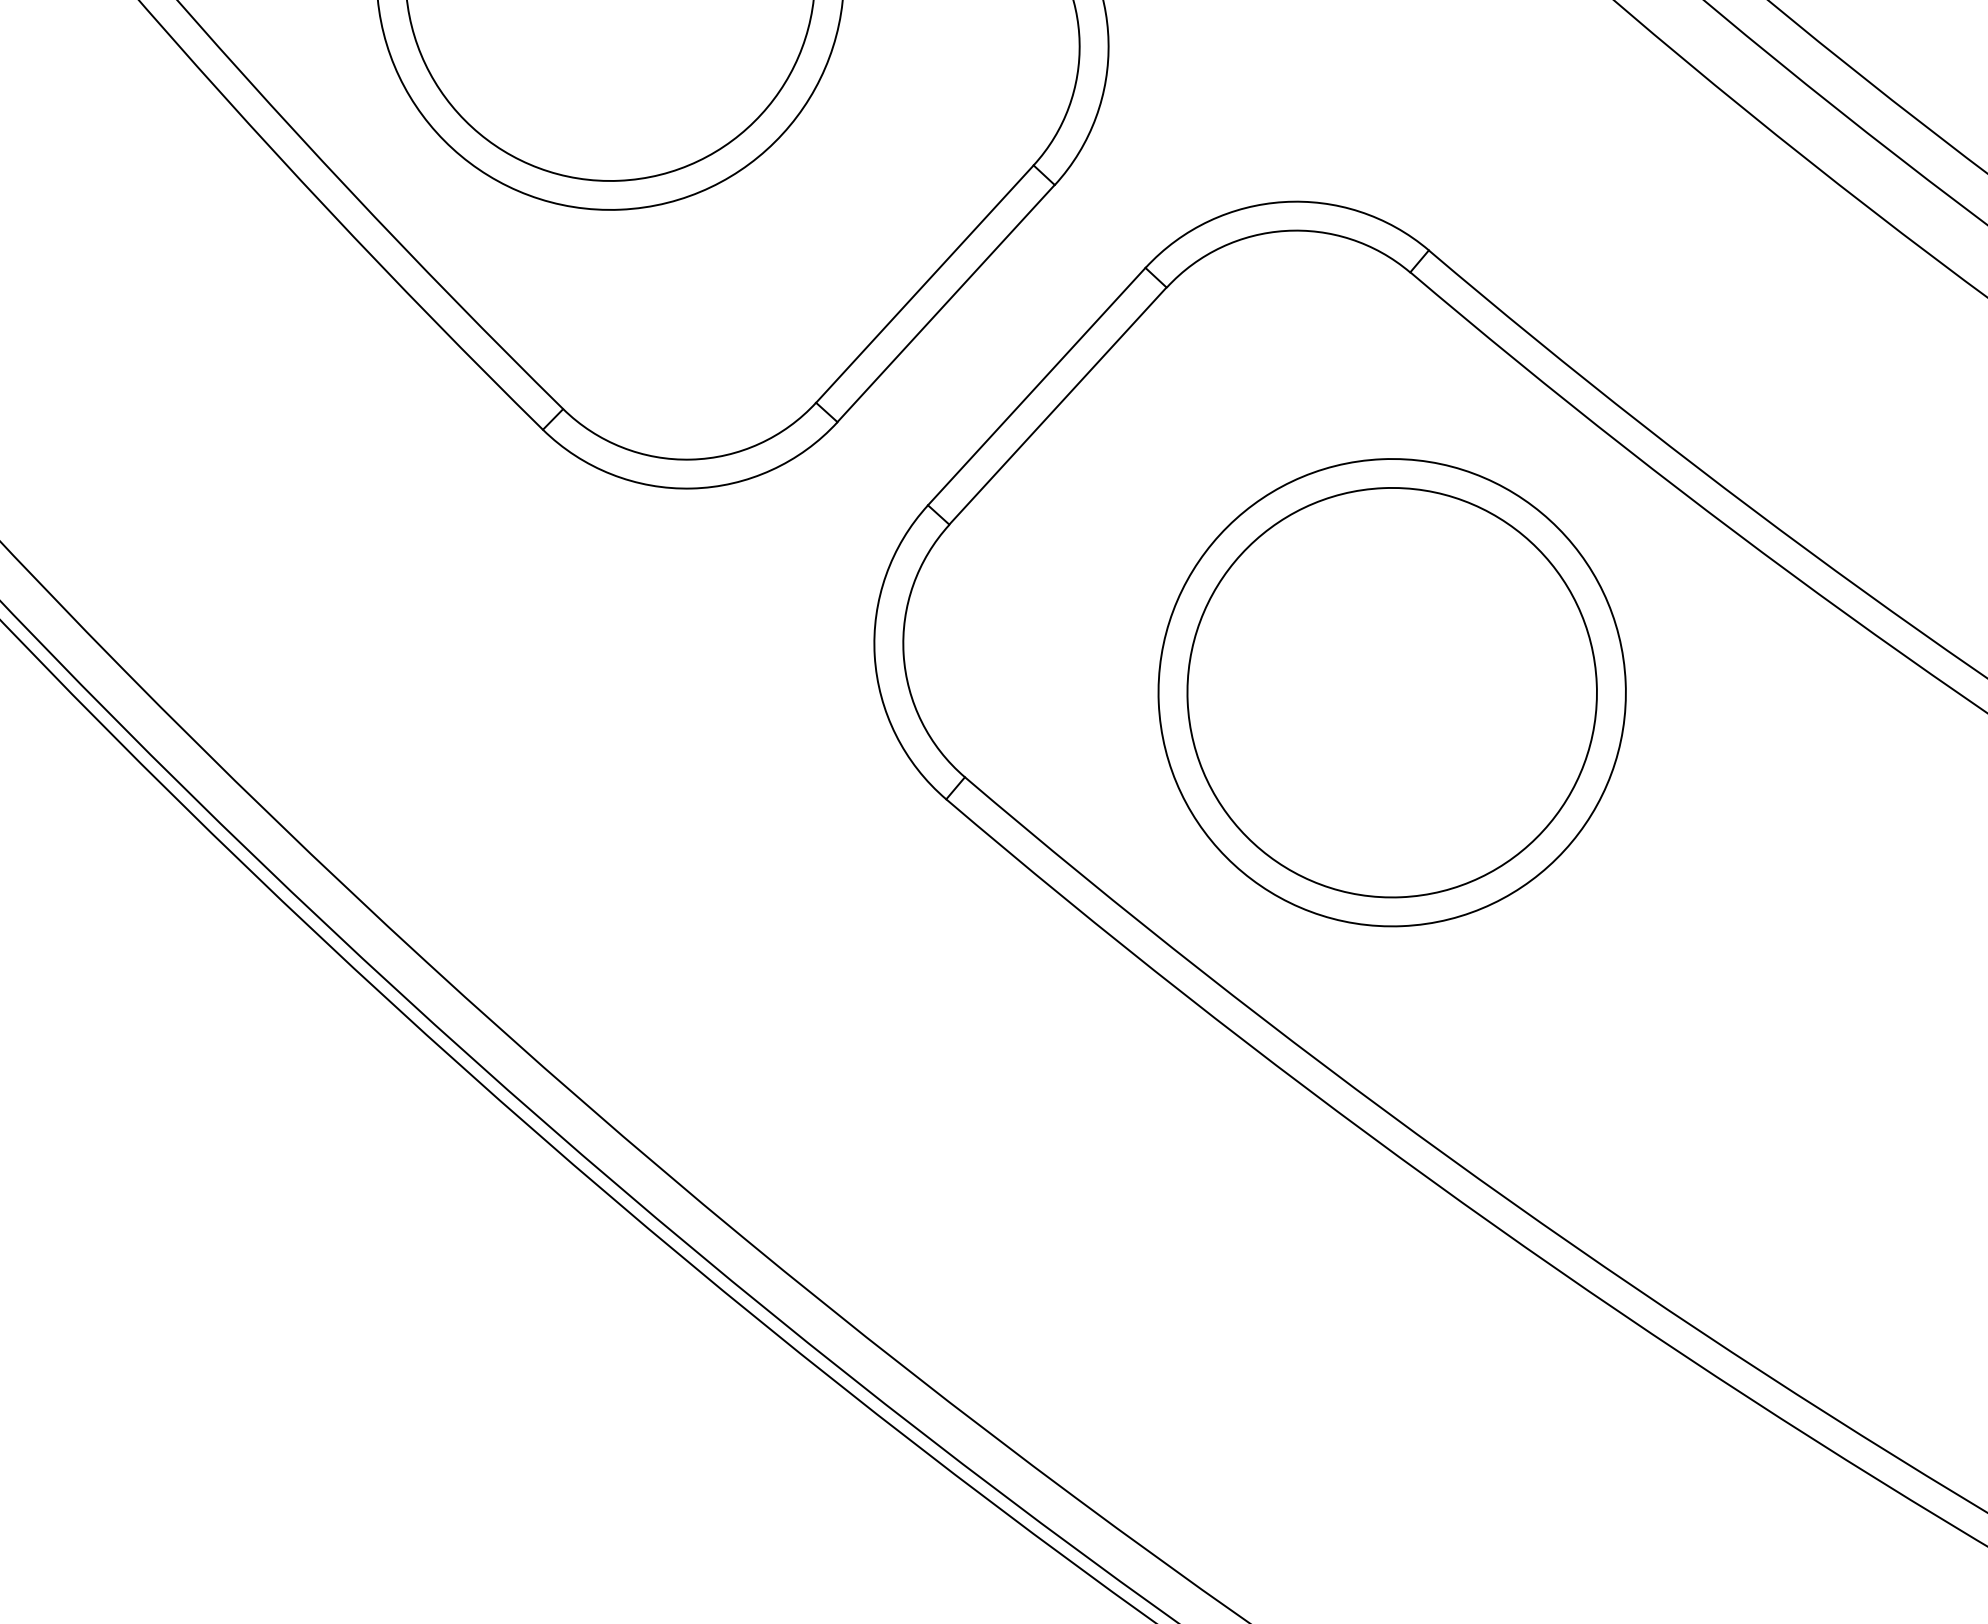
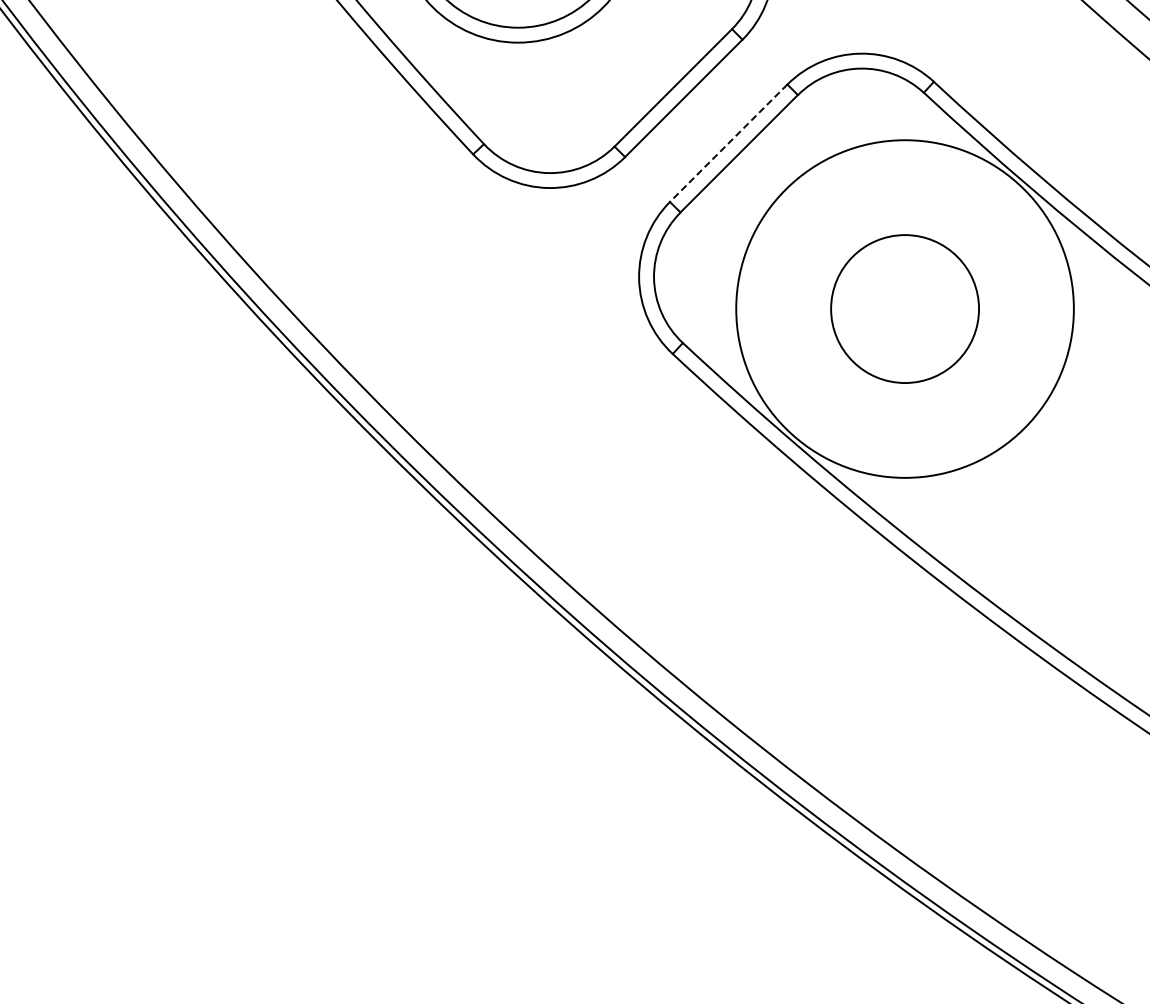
line: (1036, 387) -> (728, 143), solid -> dashed
circle: (1391, 691) -> (904, 308), size x0.7
circle: (1391, 691) -> (904, 308), size x1.4

